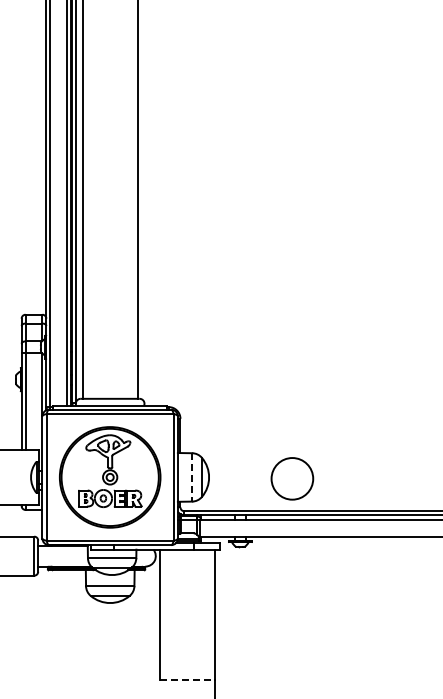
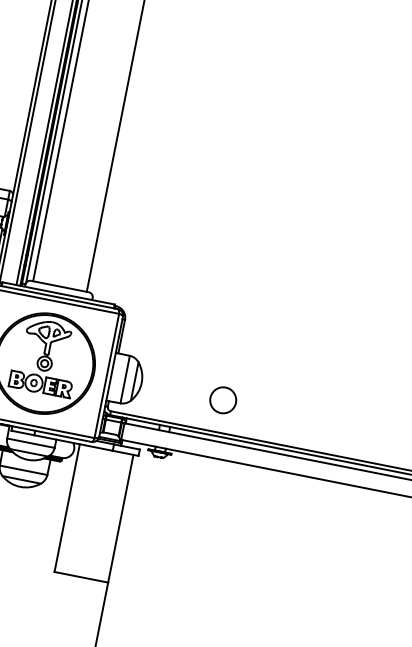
line: (192, 477) -> (125, 379), dashed -> solid
circle: (292, 478) -> (223, 400), size x0.62
line: (188, 679) -> (82, 577), dashed -> solid

